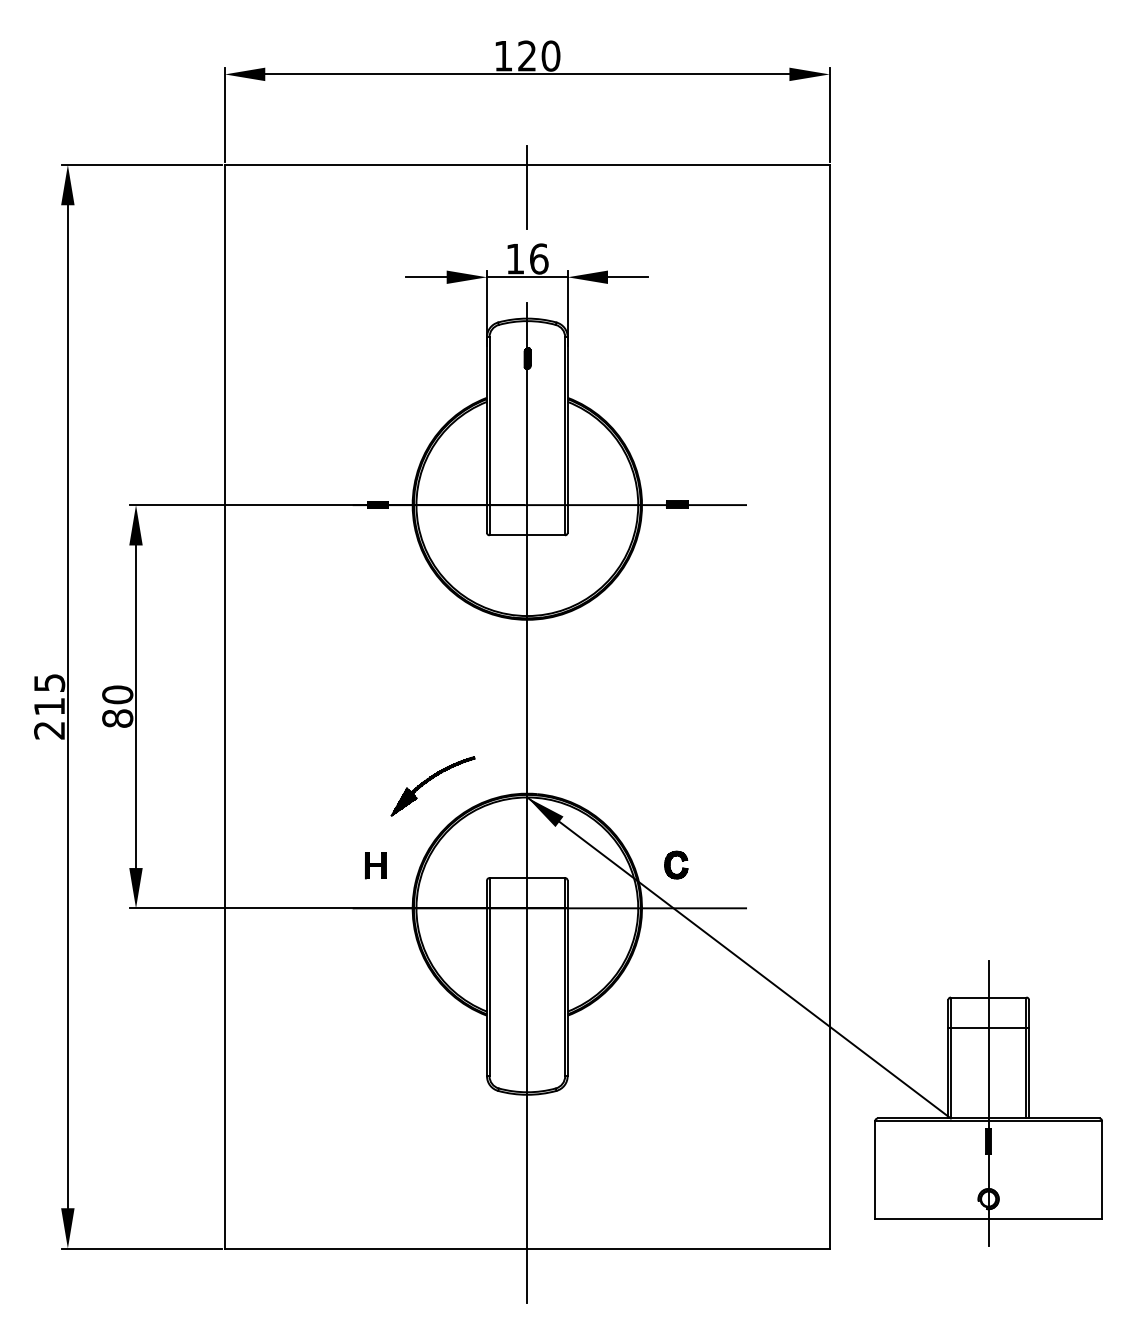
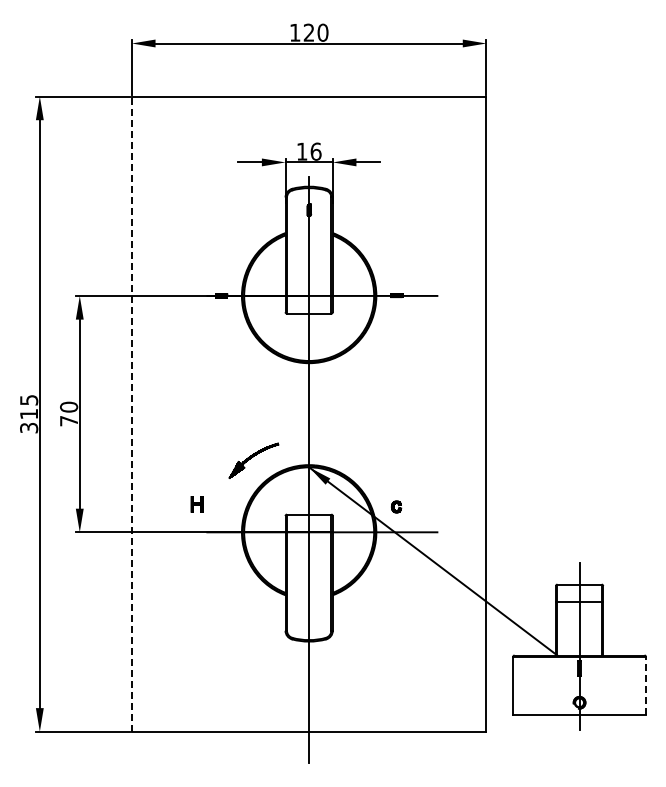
line: (527, 186) -> (309, 109), removed
line: (224, 707) -> (131, 414), solid -> dashed
text: (118, 717) -> (69, 420), 80 -> 70
text: (50, 731) -> (29, 428), 215 -> 315
part: (676, 864) -> (396, 506), size x0.7
part: (374, 865) -> (196, 504), moved
line: (1102, 1169) -> (646, 685), solid -> dashed

